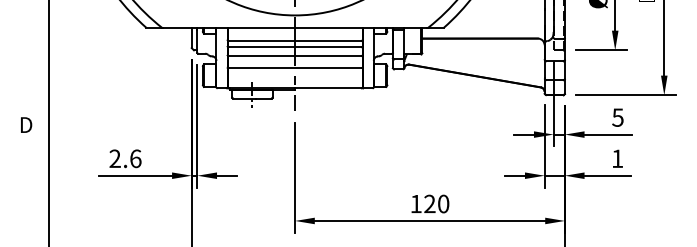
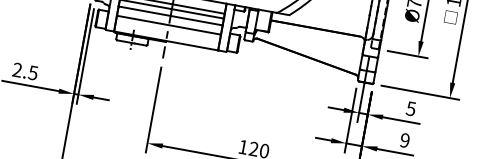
text: (135, 158) -> (33, 72), 2.6 -> 2.5
text: (617, 158) -> (405, 140), 1 -> 9

